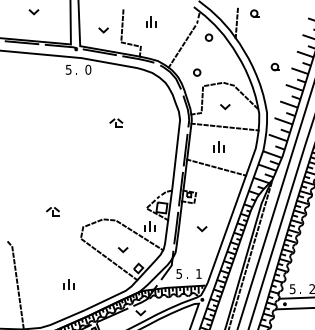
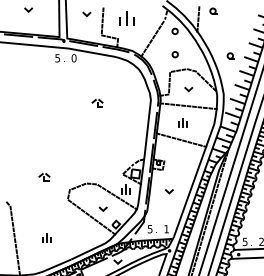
part: (150, 22) -> (126, 18), size x1.6
line: (101, 29) -> (85, 13), moved
circle: (196, 72) -> (174, 54), moved
part: (68, 283) -> (46, 237), moved

